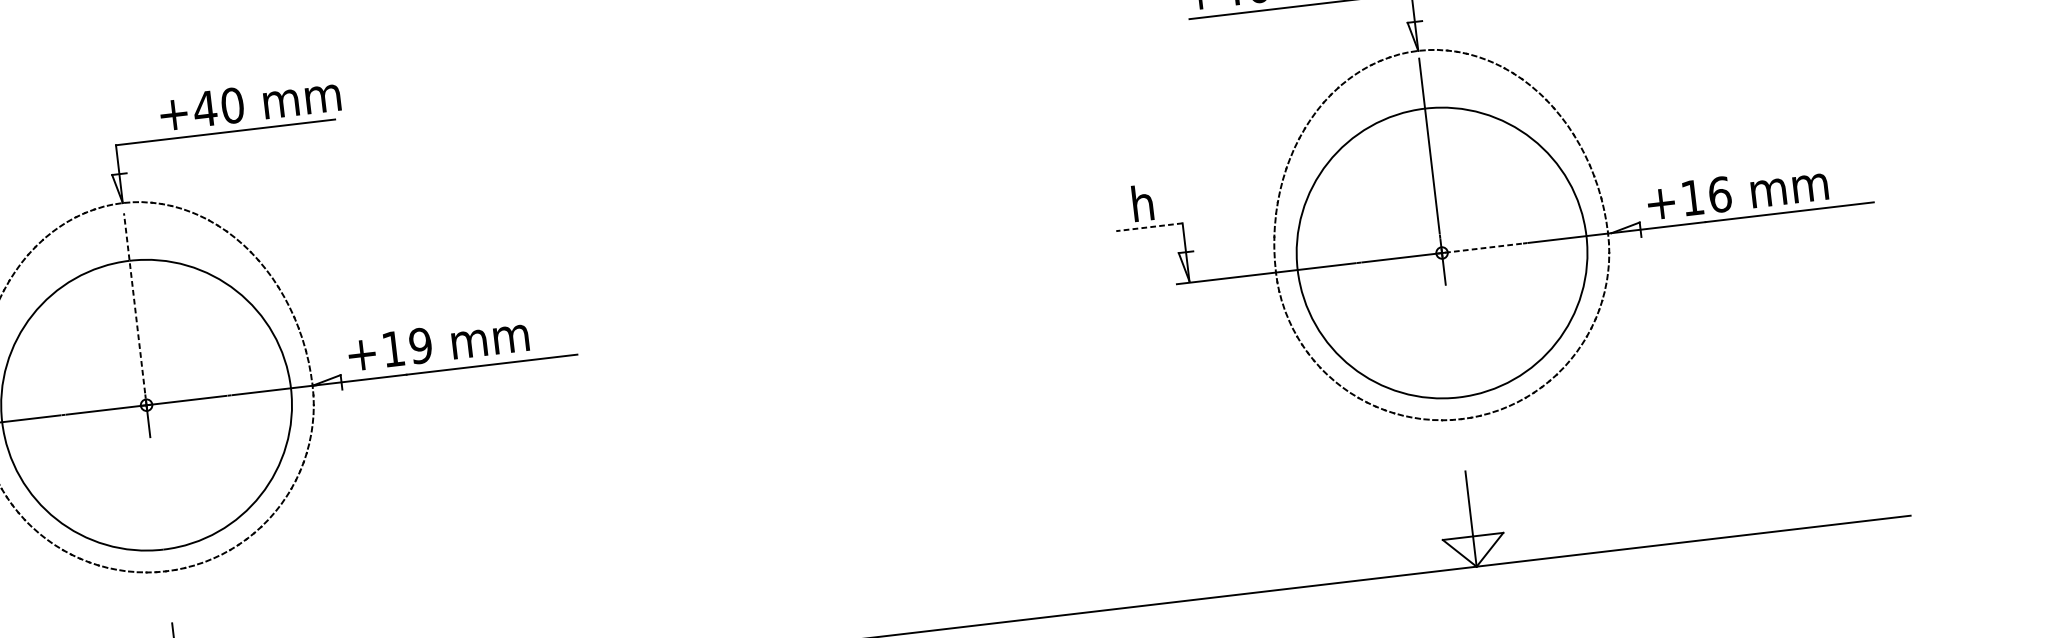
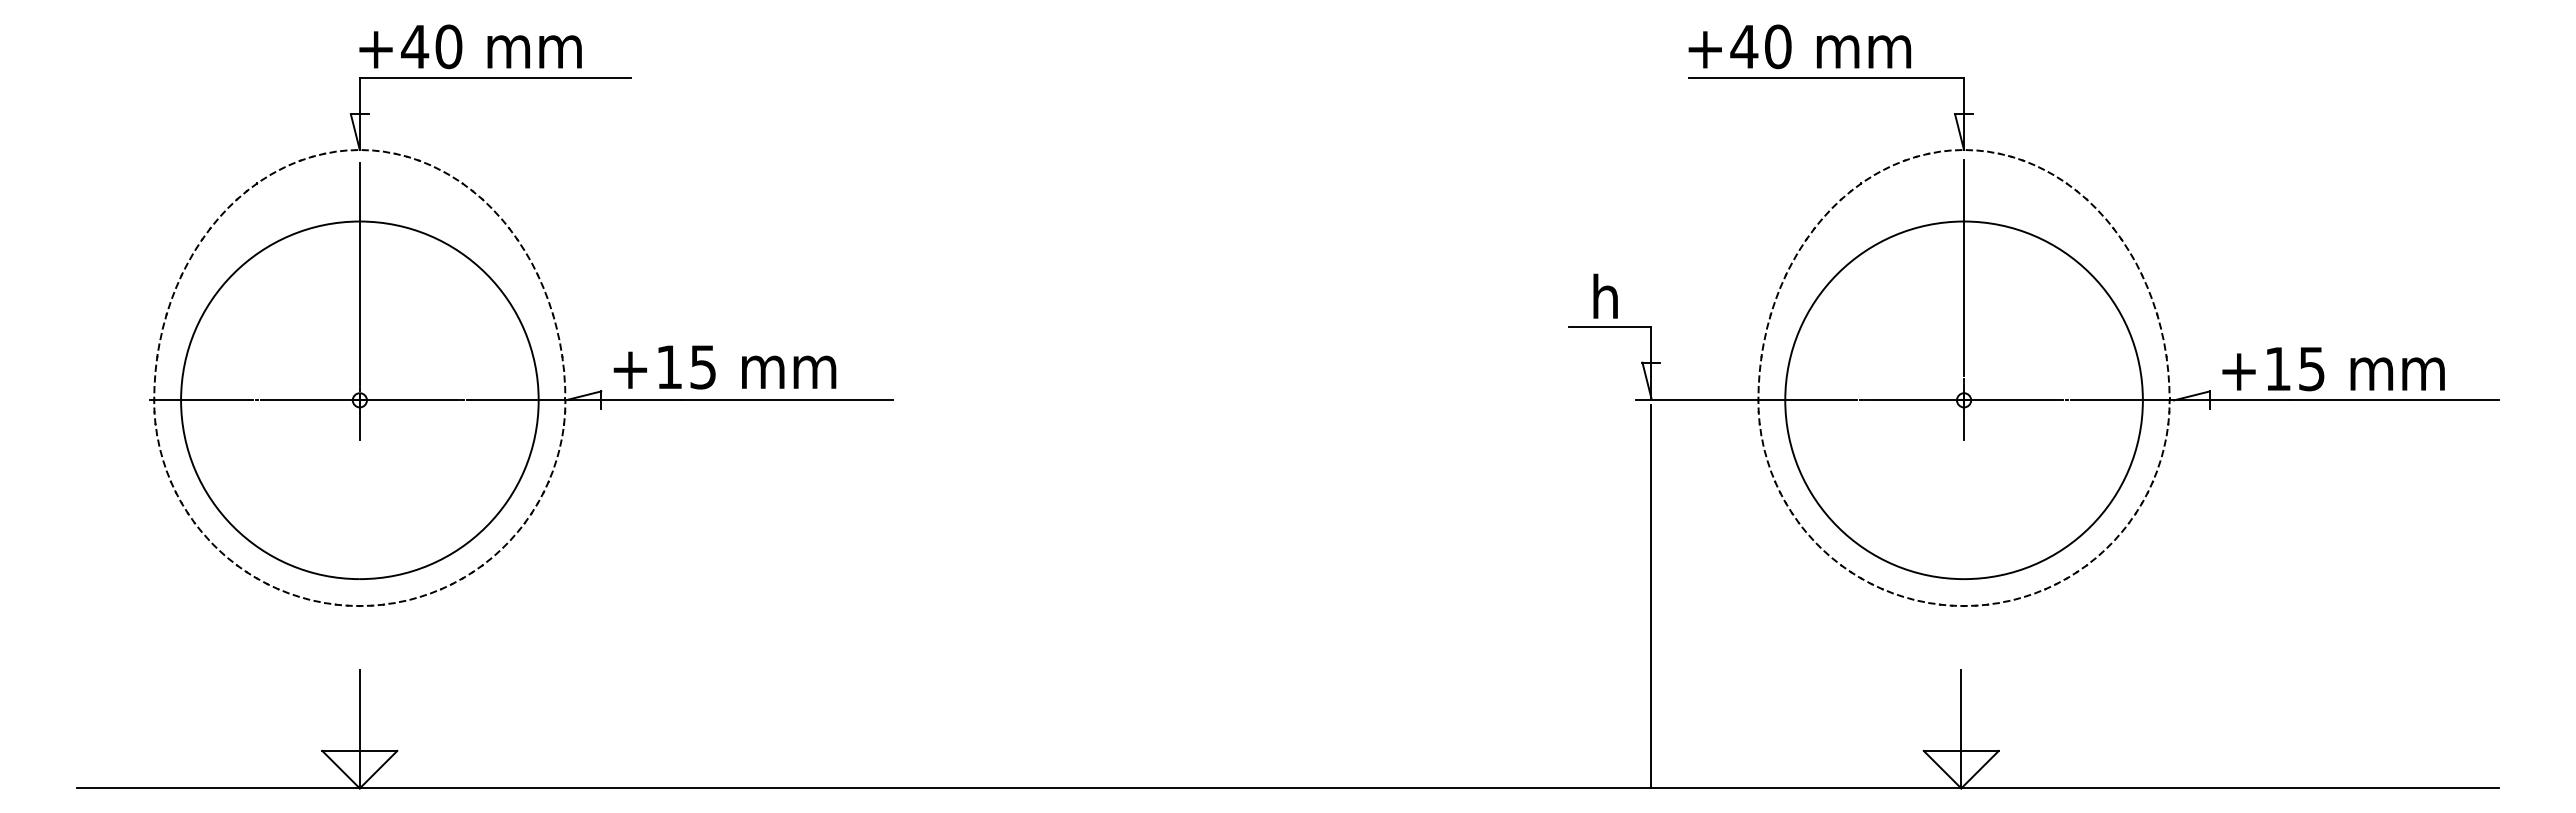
text: (250, 103) -> (470, 46), moved
text: (1719, 194) -> (2311, 368), +16 -> +15
line: (1148, 227) -> (1609, 326), dashed -> solid
line: (1481, 248) -> (2012, 400), dashed -> solid
line: (134, 302) -> (359, 273), dashed -> solid
text: (420, 346) -> (702, 367), +19 -> +15
line: (1208, 441) -> (1651, 596), added

